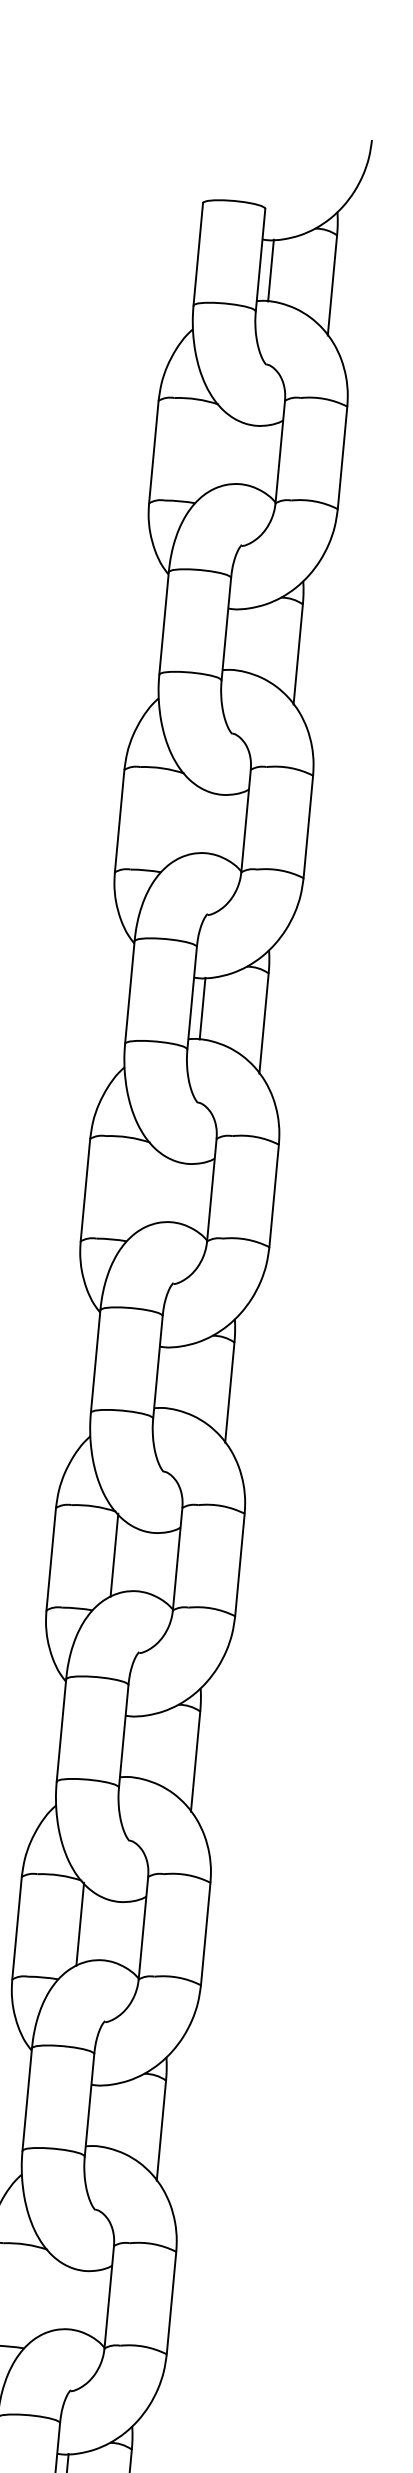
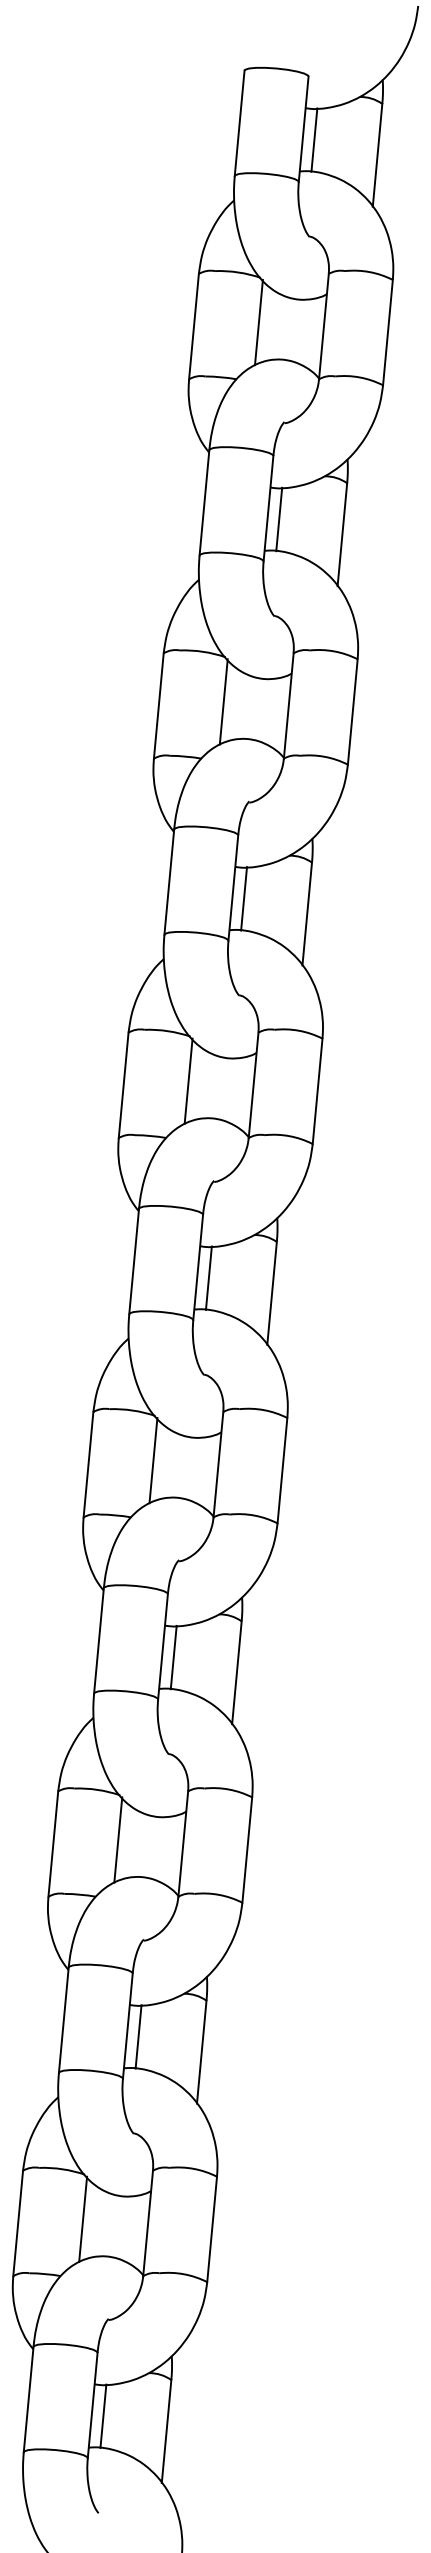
line: (216, 448) -> (258, 322), added
line: (237, 639) -> (279, 519), added
line: (182, 816) -> (223, 701), added
line: (148, 1185) -> (188, 1080), added
line: (167, 1377) -> (208, 1277), added
line: (133, 1746) -> (173, 1657), added
line: (99, 2115) -> (138, 2036), added
line: (46, 2292) -> (83, 2218), added

